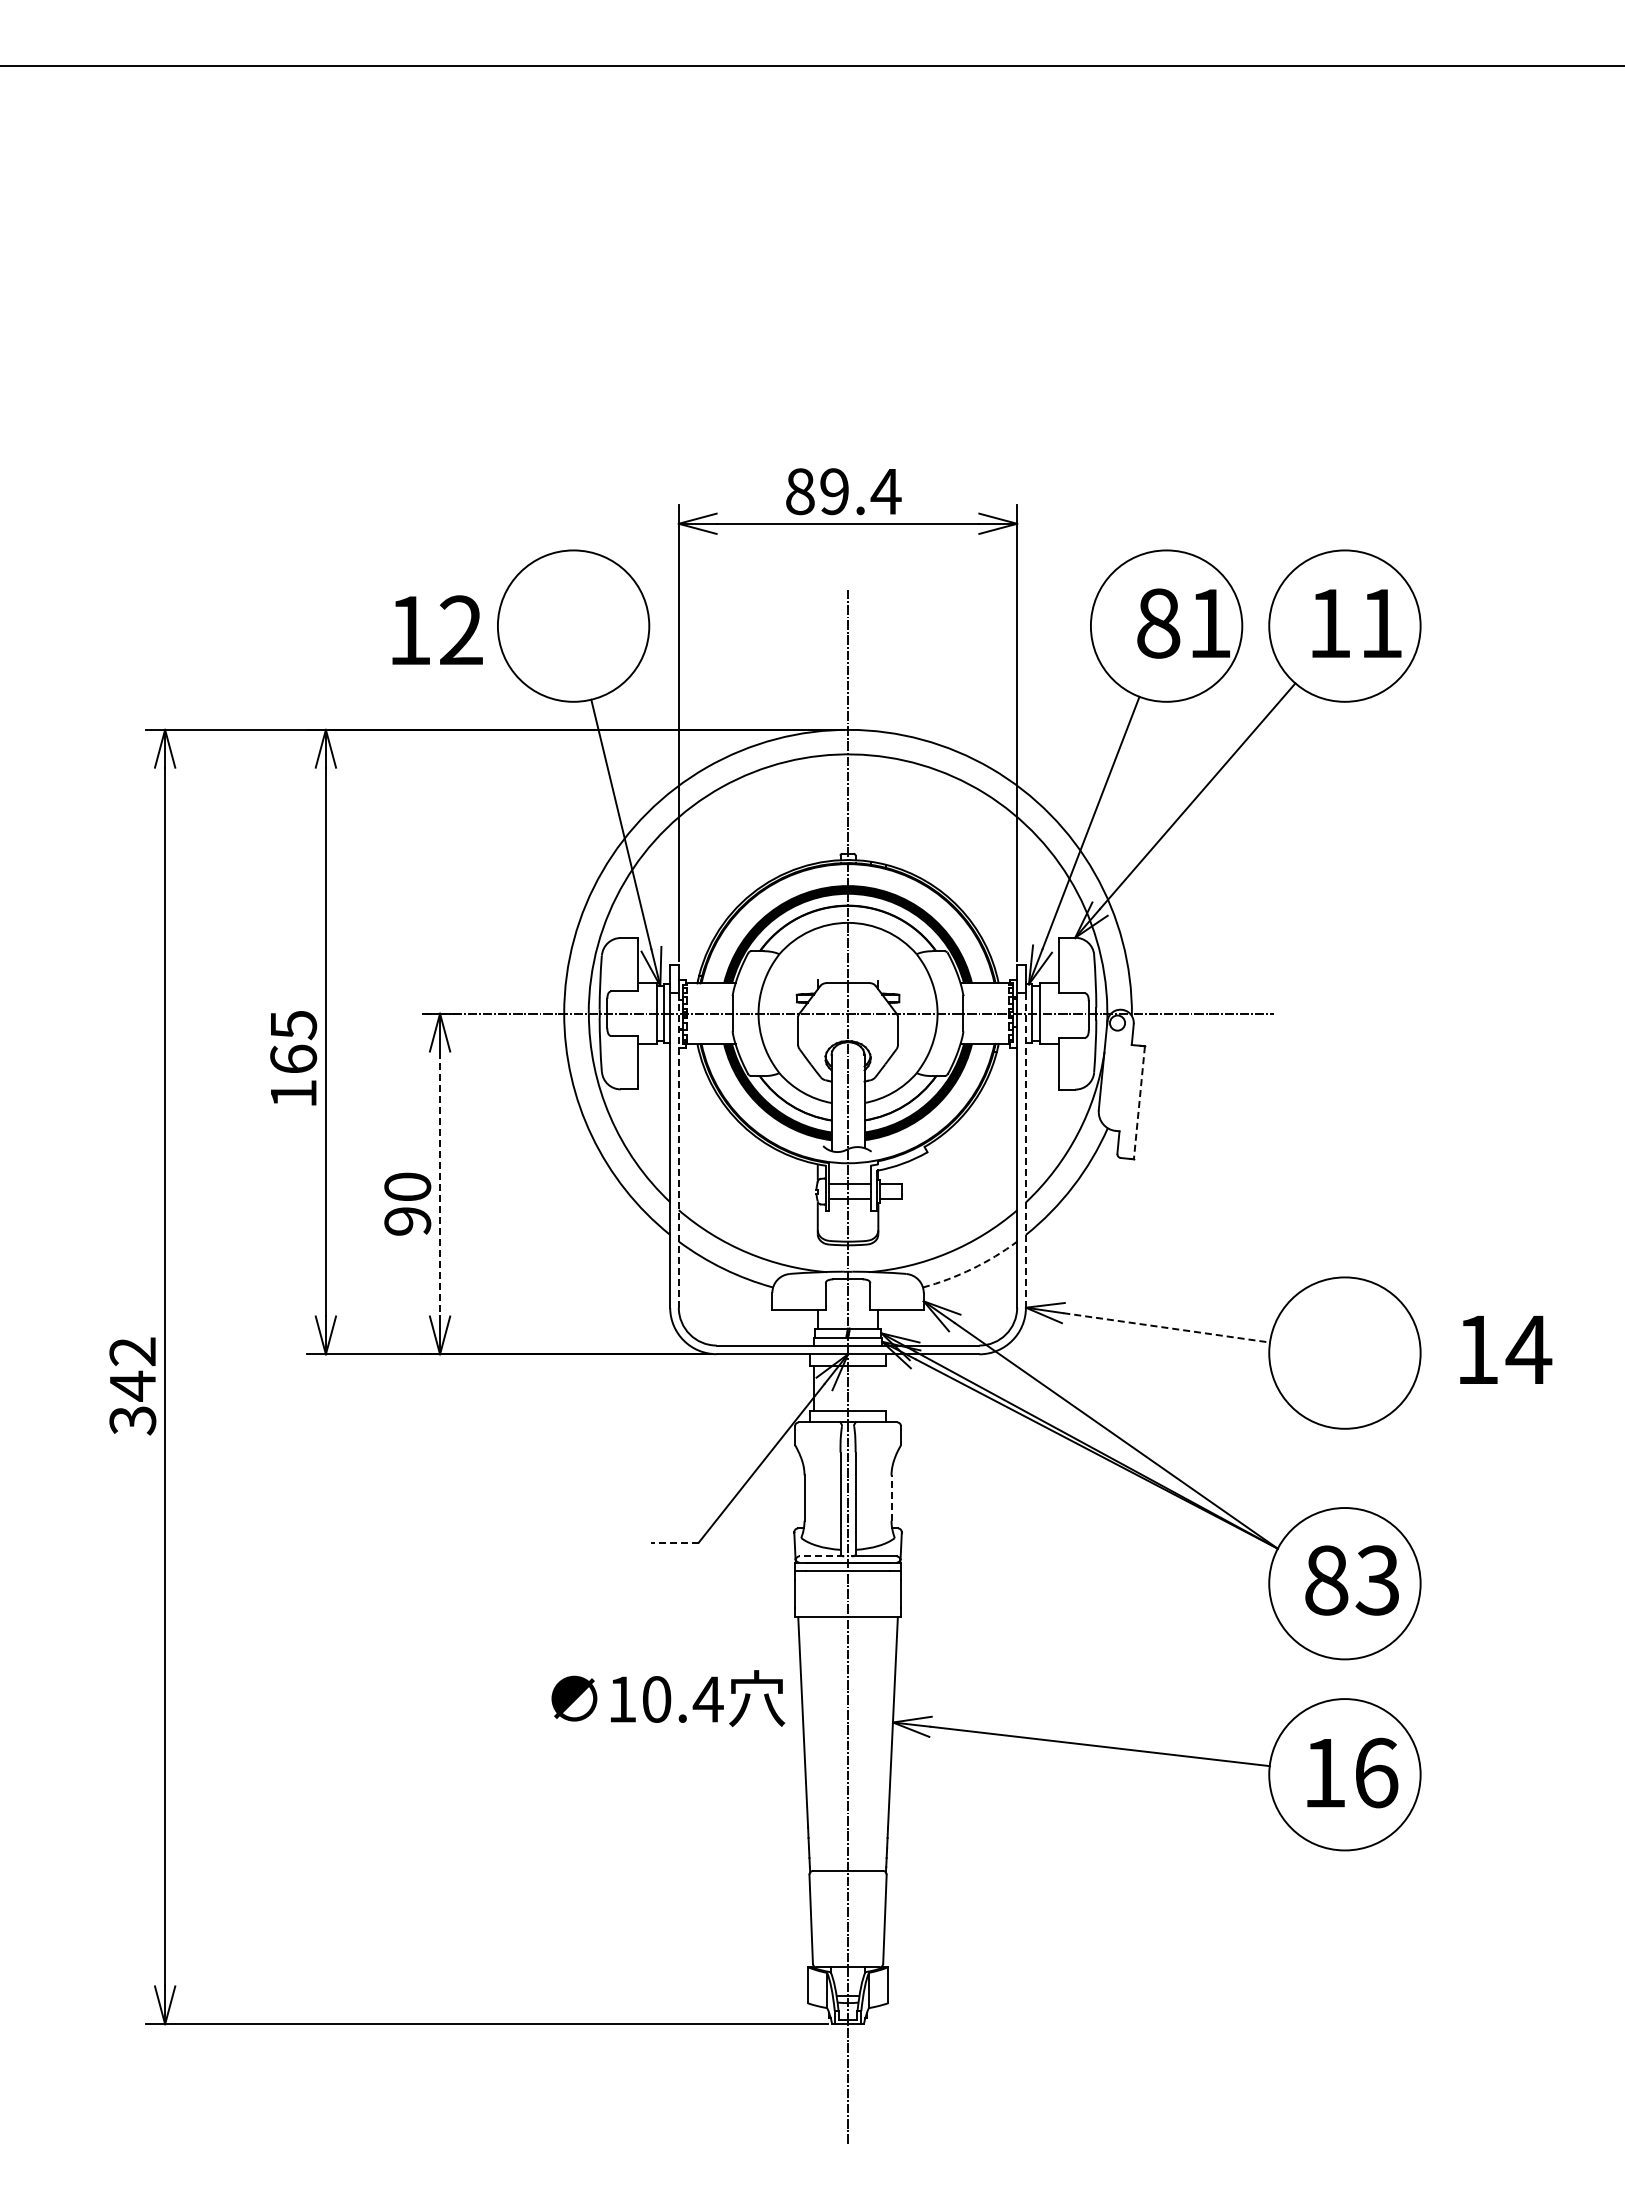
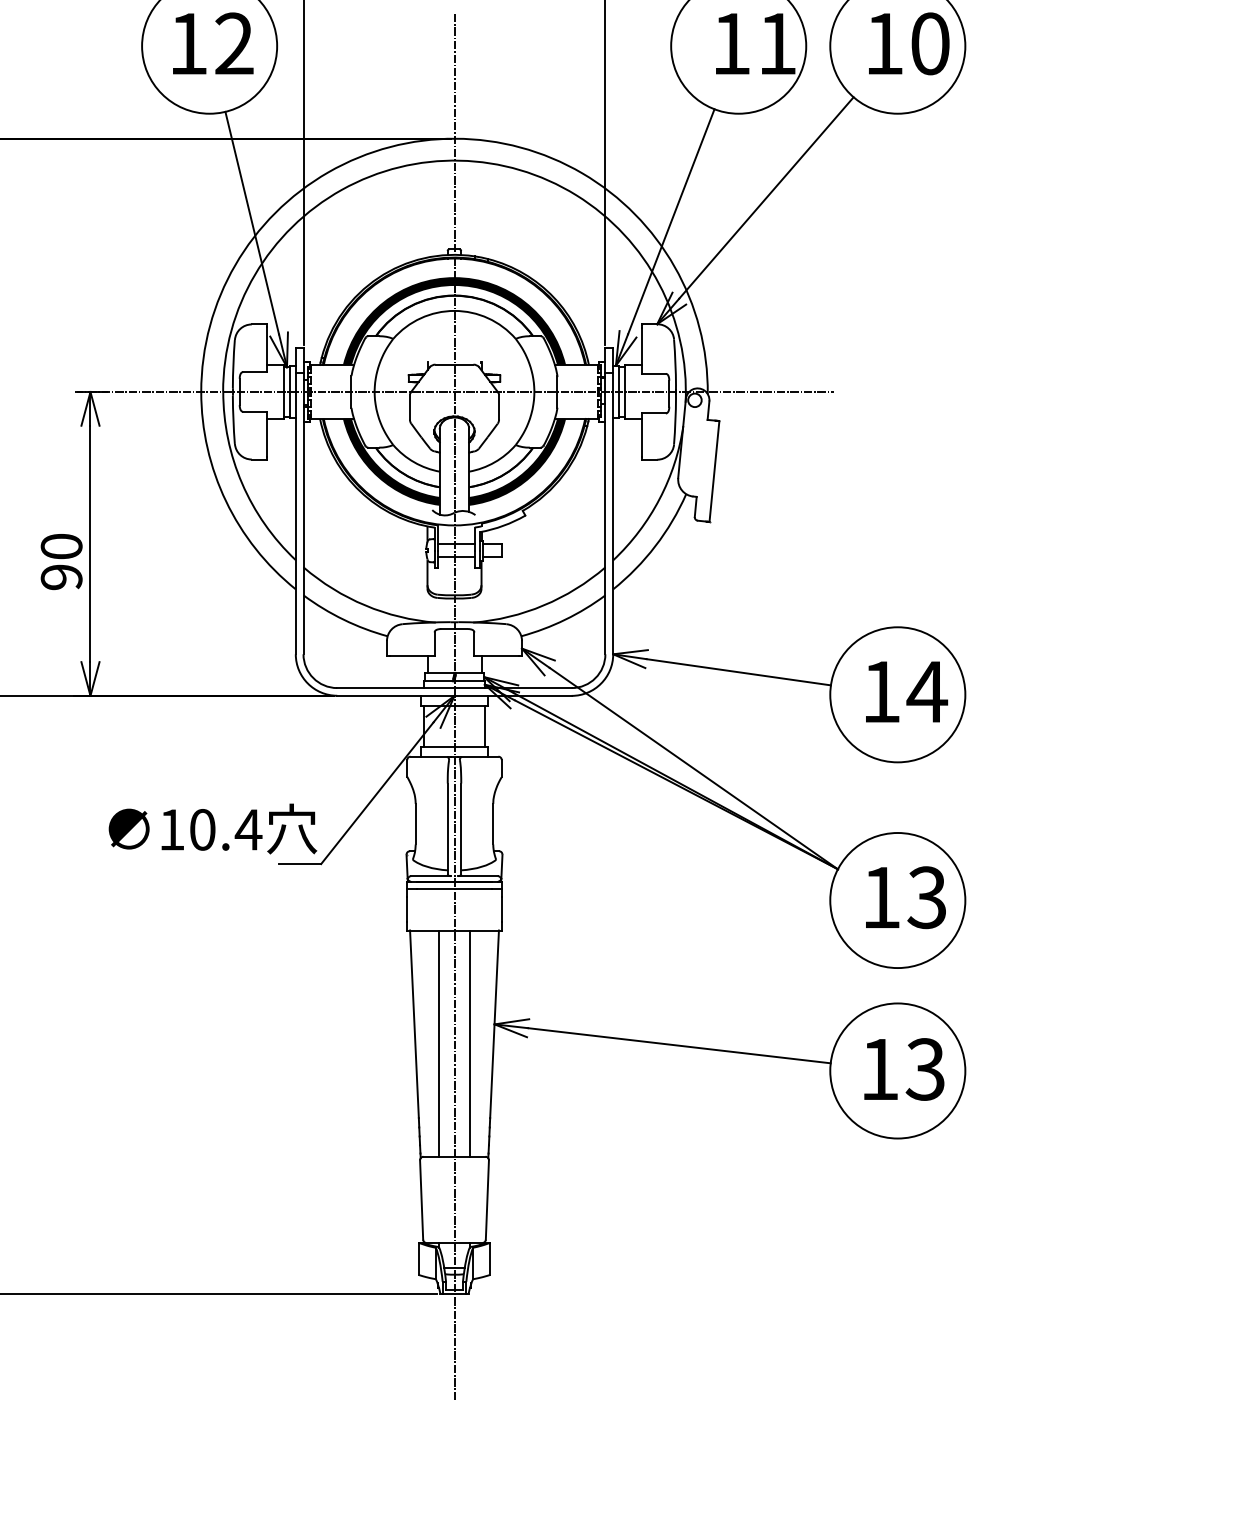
text: (1158, 623) -> (731, 43), 81 -> 11
text: (1381, 623) -> (930, 43), 11 -> 10
text: (437, 629) -> (213, 42), moved
line: (1139, 1102) -> (714, 471), dashed -> solid
line: (678, 1150) -> (303, 514), dashed -> solid
line: (1025, 1150) -> (612, 514), dashed -> solid
line: (440, 1184) -> (90, 544), dashed -> solid
arc: (972, 1268) -> (565, 619), dashed -> solid
line: (1167, 1327) -> (739, 671), dashed -> solid
text: (1506, 1349) -> (907, 691), moved
line: (882, 1388) -> (485, 726), added
line: (891, 1498) -> (493, 824), dashed -> solid
line: (674, 1542) -> (299, 863), dashed -> solid
line: (821, 1556) -> (430, 876), dashed -> solid
text: (1326, 1580) -> (881, 897), 83 -> 13
text: (668, 1698) -> (213, 828), moved
line: (830, 1743) -> (438, 1043), added
line: (865, 1743) -> (470, 1043), added
text: (1375, 1772) -> (925, 1068), 16 -> 13

